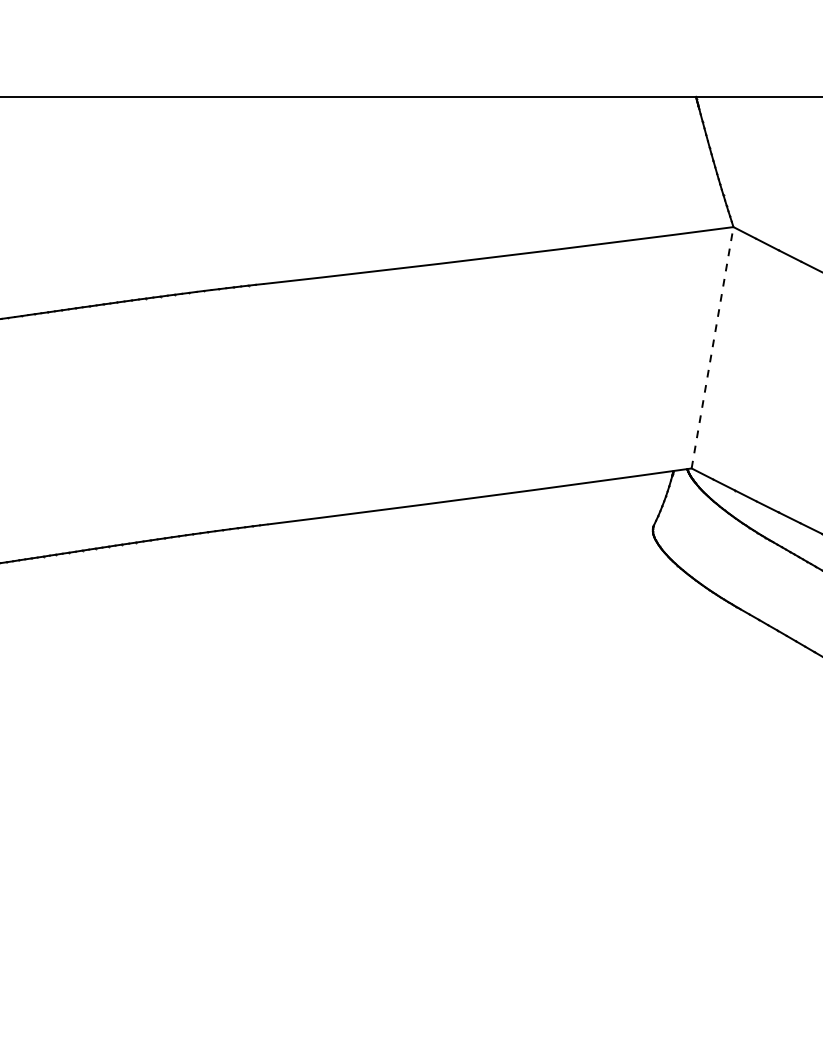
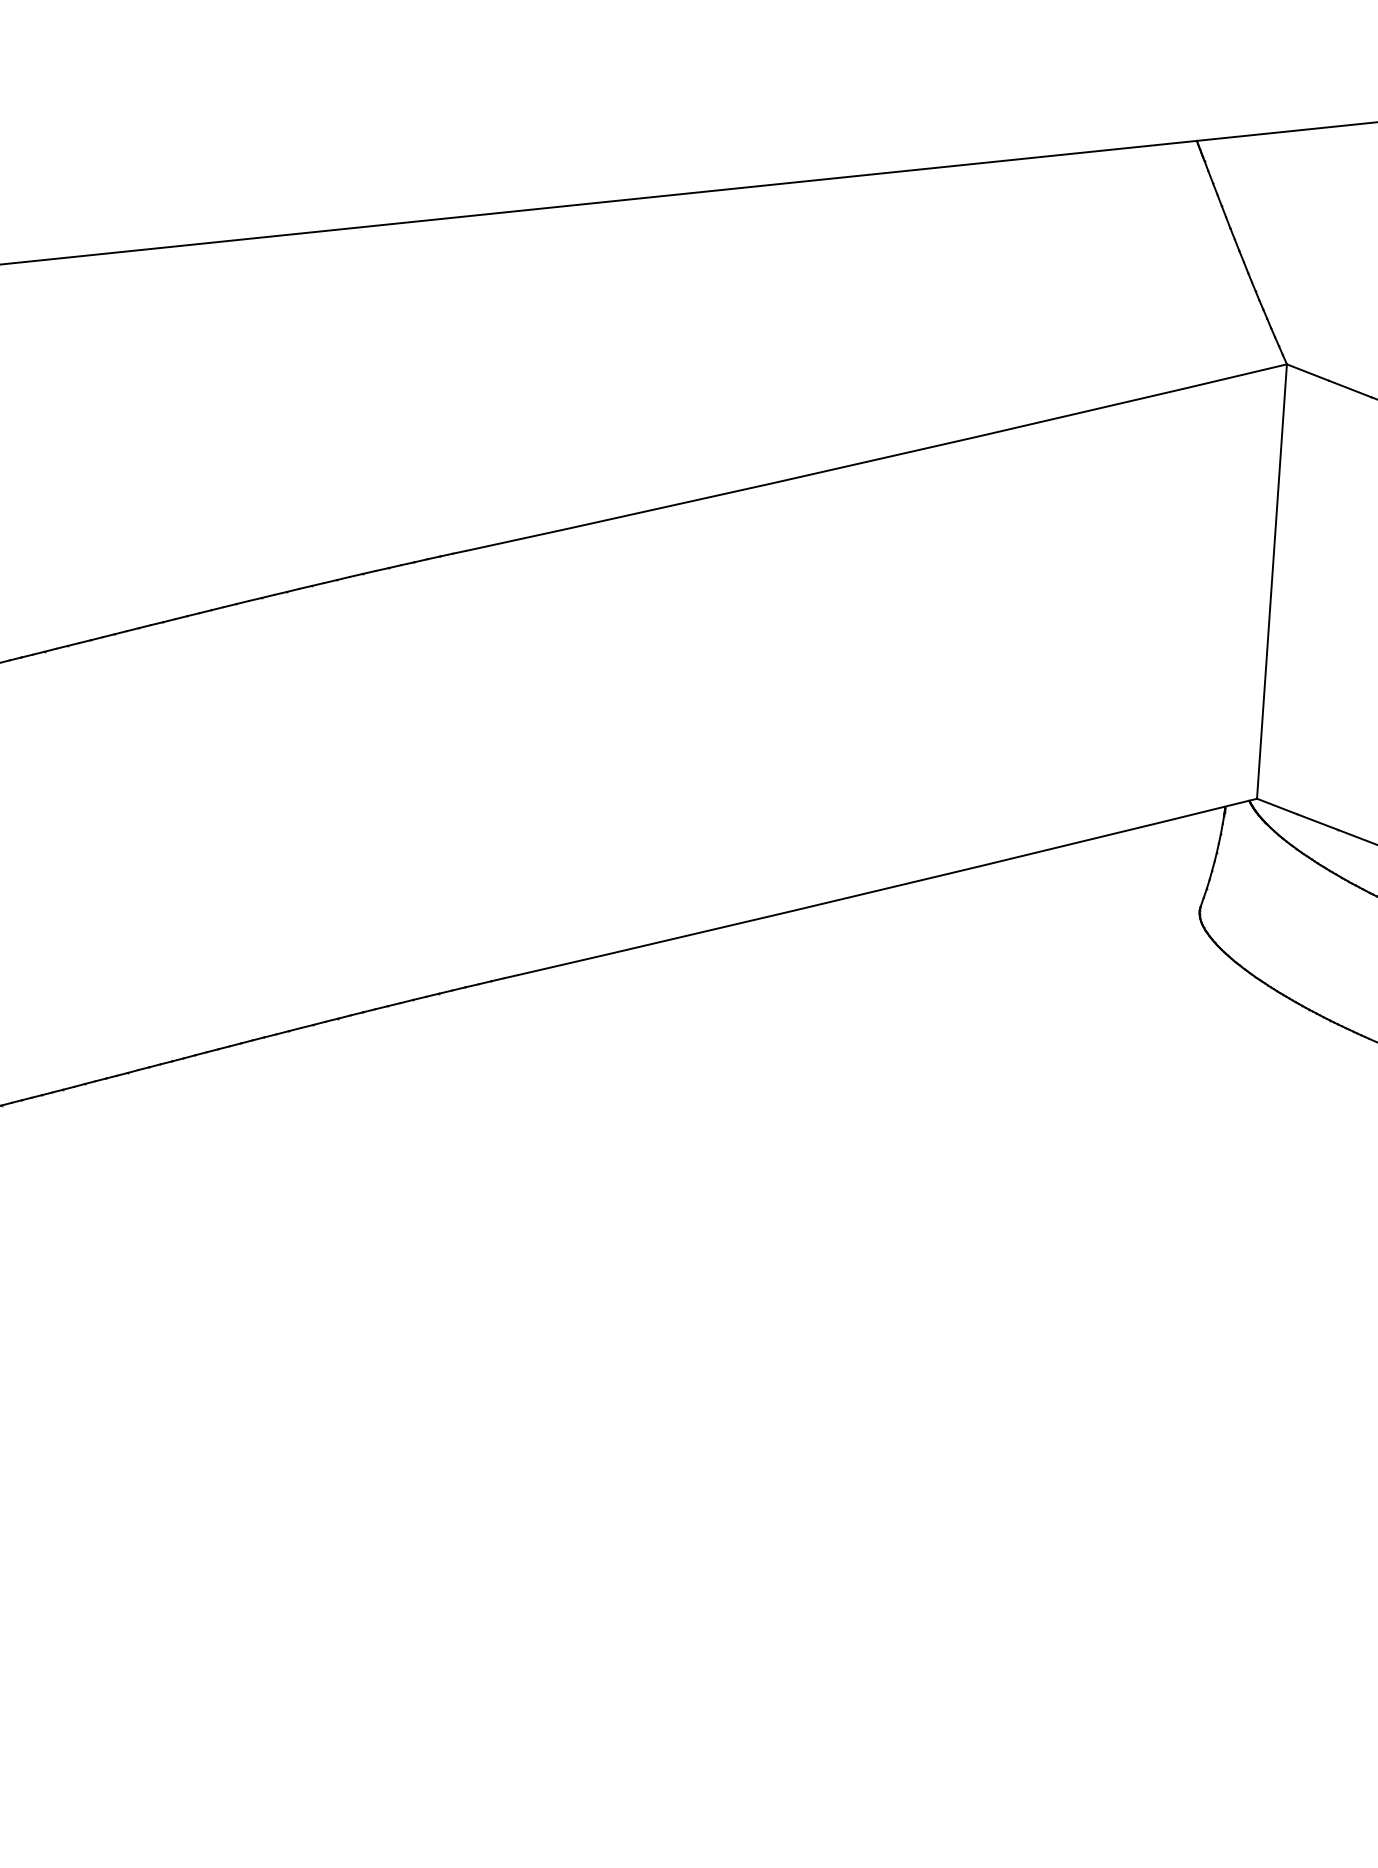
line: (712, 347) -> (1271, 581), dashed -> solid

